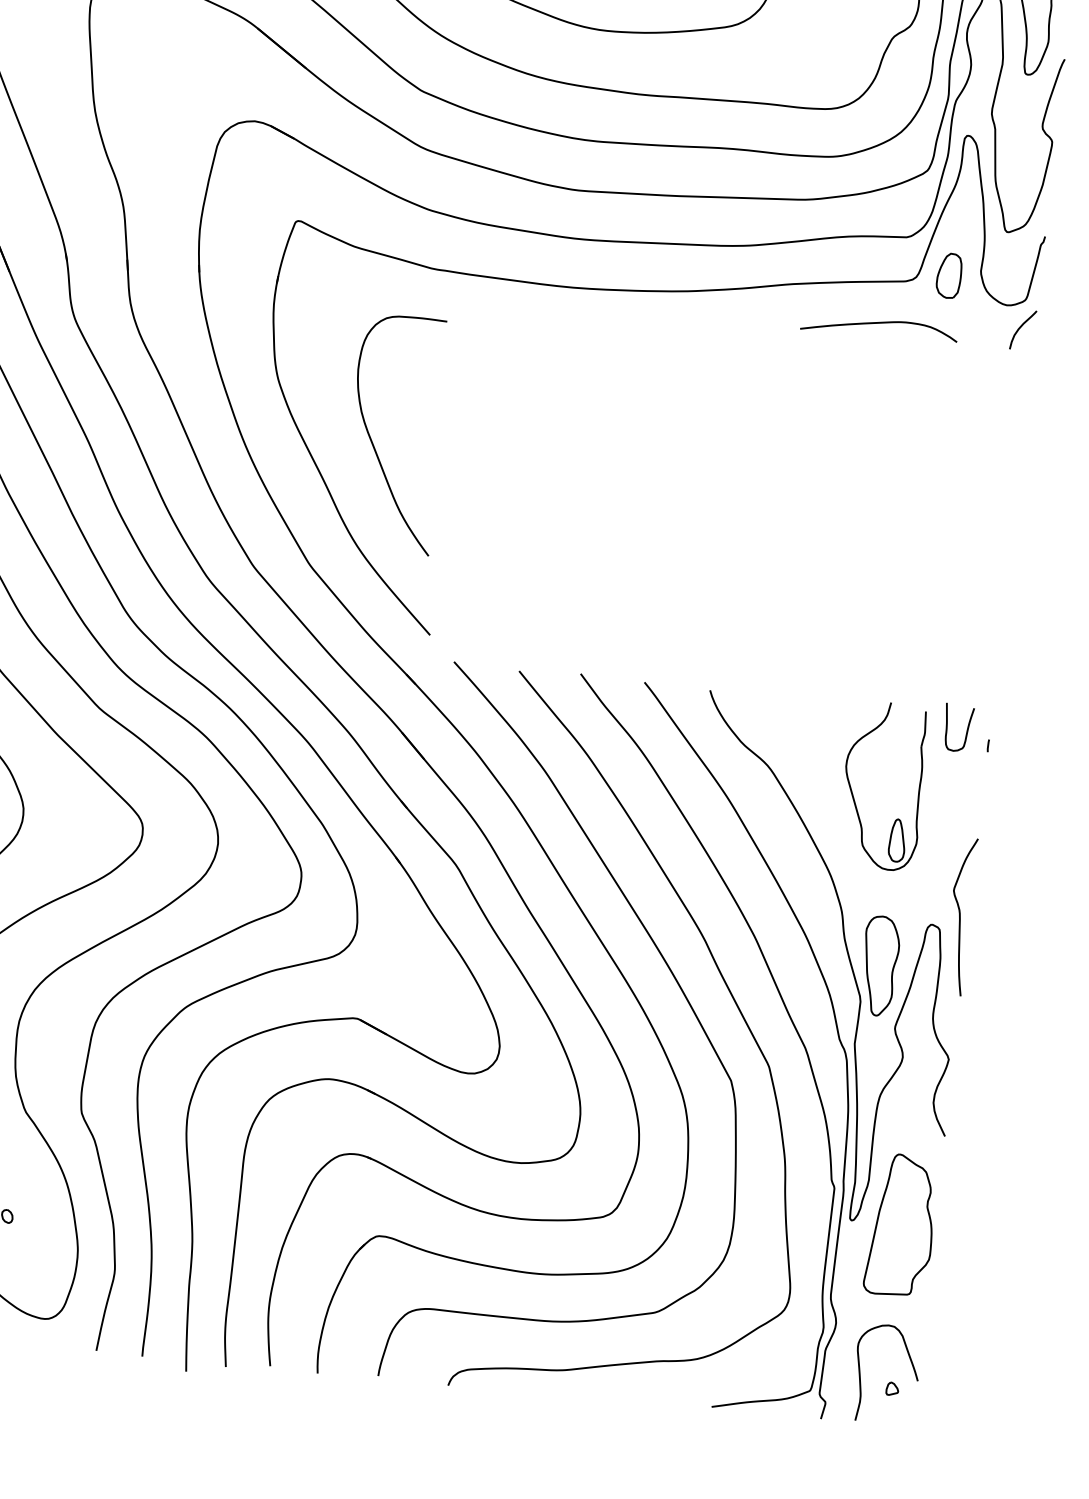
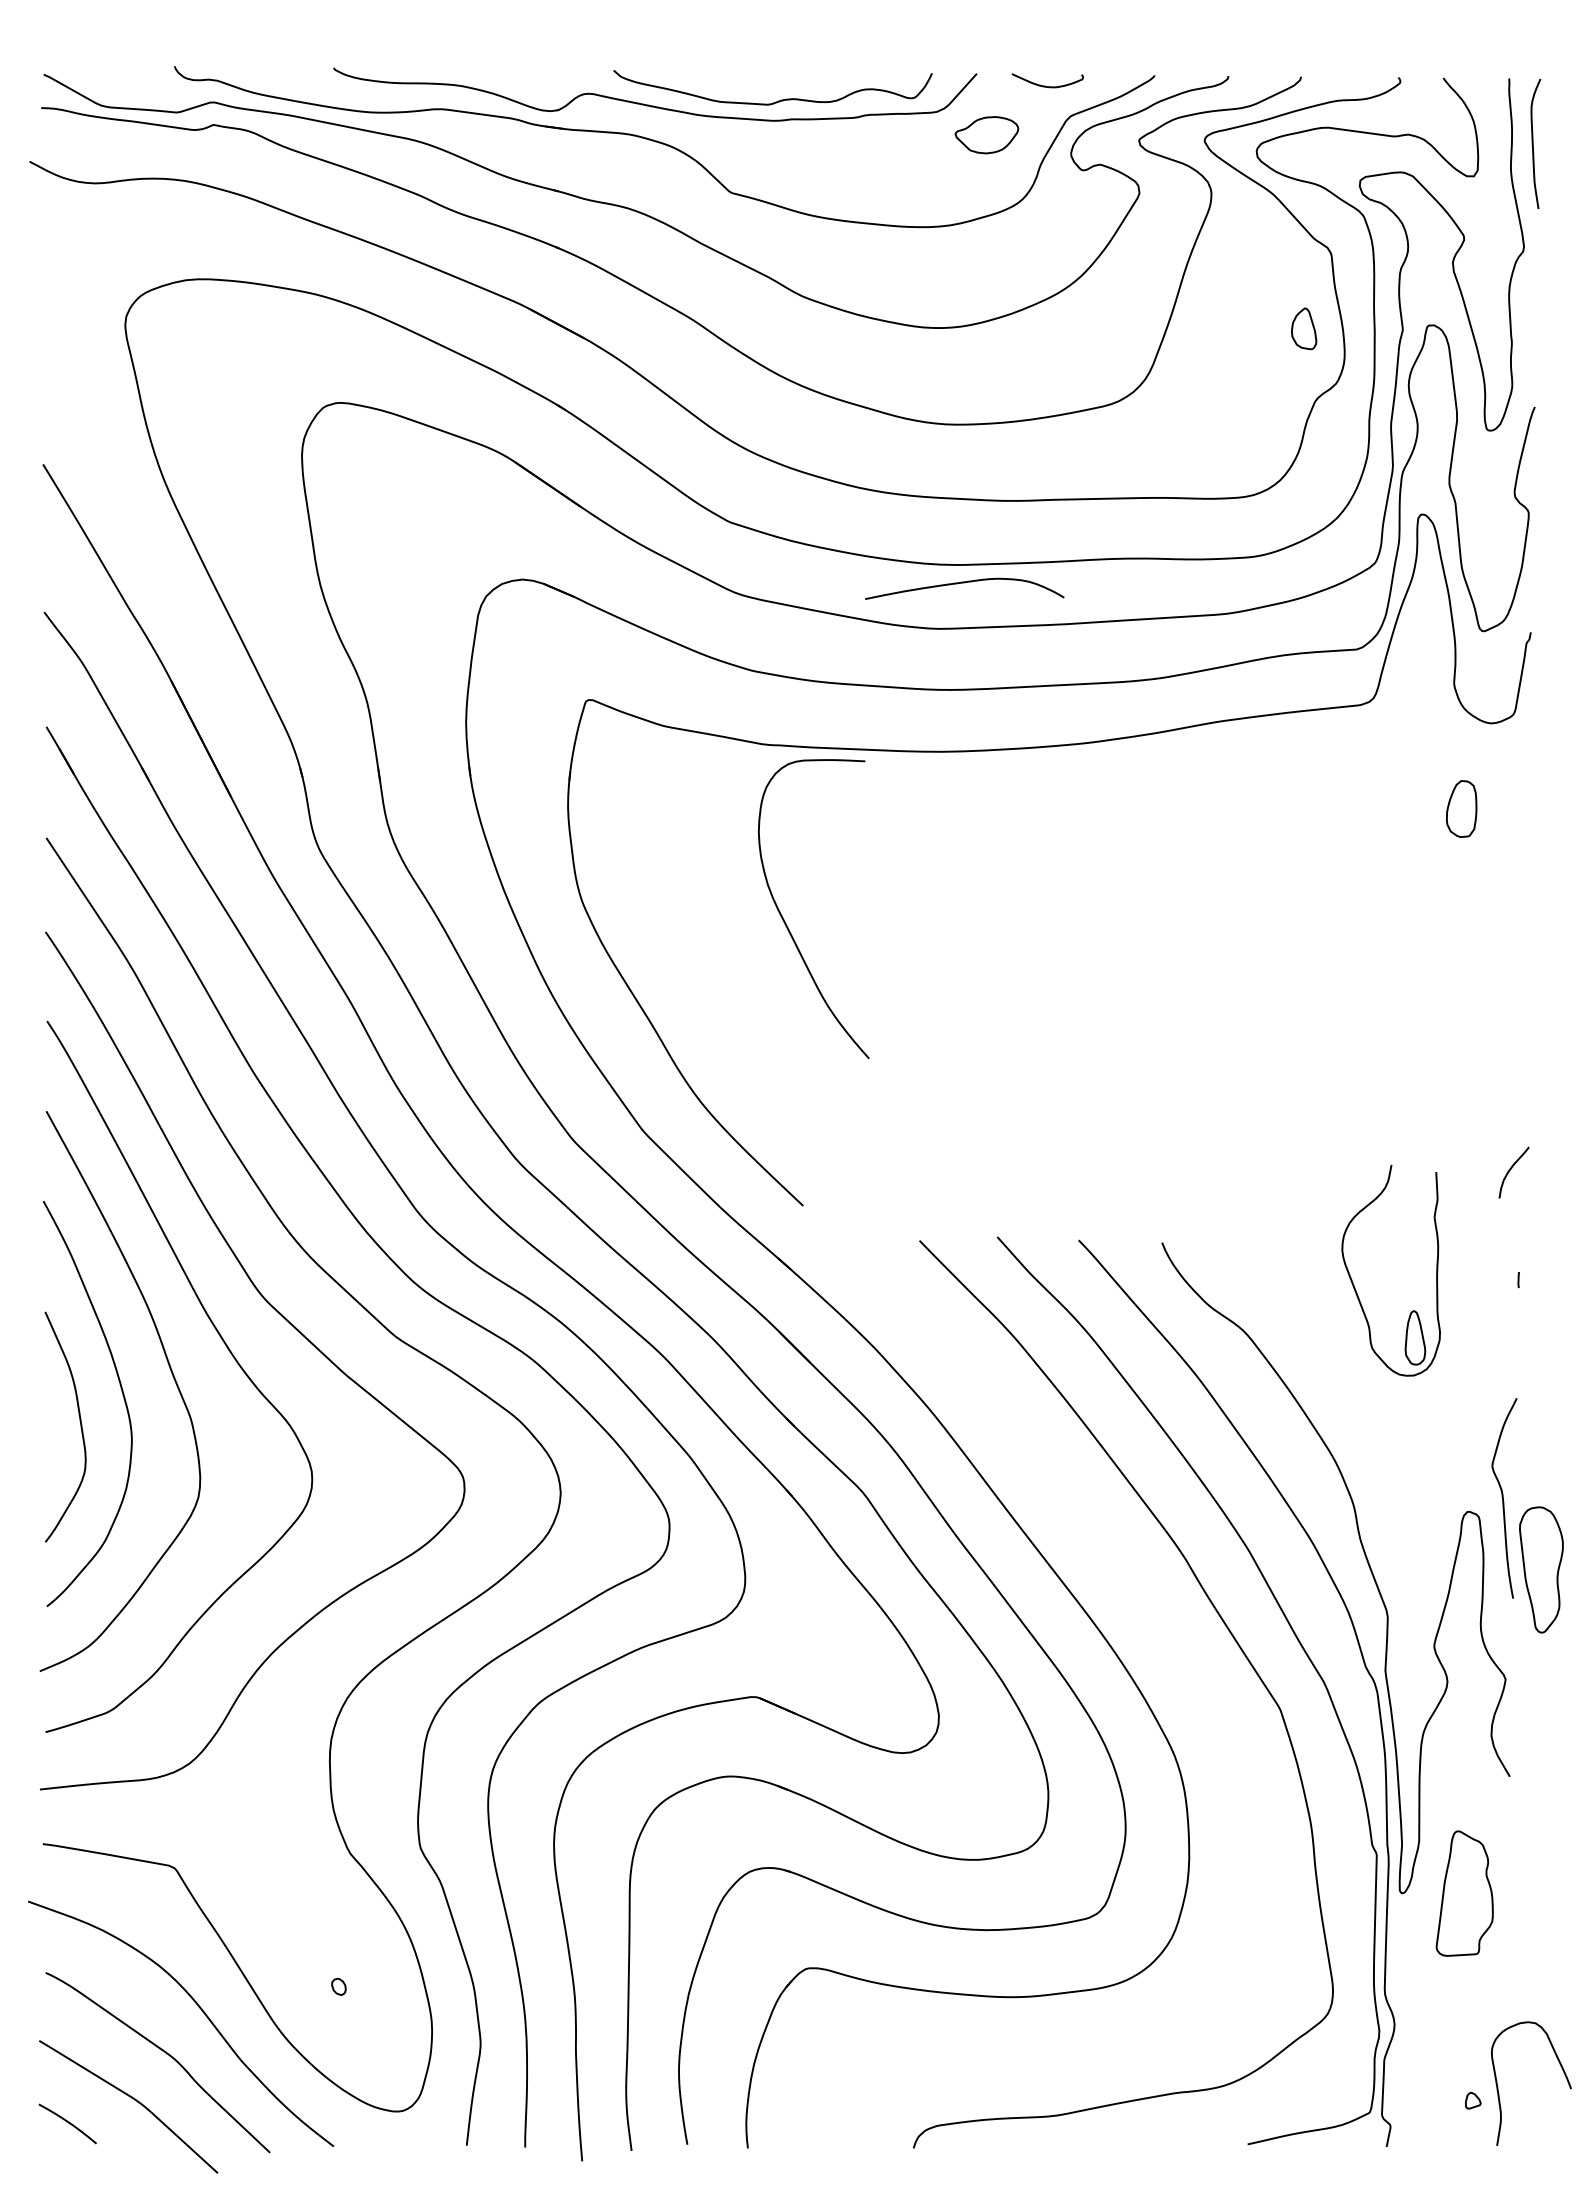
part: (949, 275) -> (1461, 808), moved
curve: (879, 323) -> (964, 583), moved
curve: (1021, 327) -> (1511, 1169), moved
curve: (372, 442) -> (785, 921), moved
curve: (966, 731) -> (1489, 1264), removed
part: (852, 792) -> (1353, 1282), moved
part: (880, 965) -> (1541, 1569), moved
curve: (674, 978) -> (1150, 1609), removed
part: (900, 1225) -> (1464, 1893), size x0.7
curve: (860, 1373) -> (1498, 2086), moved

